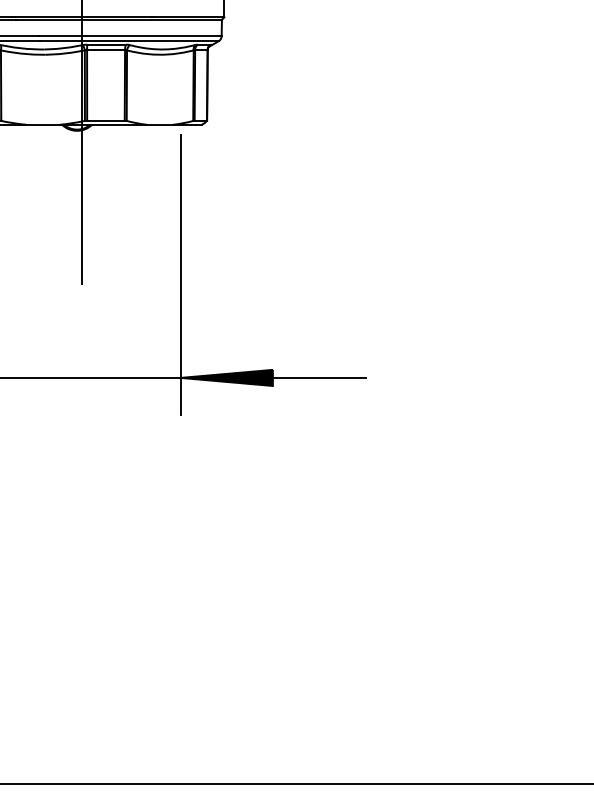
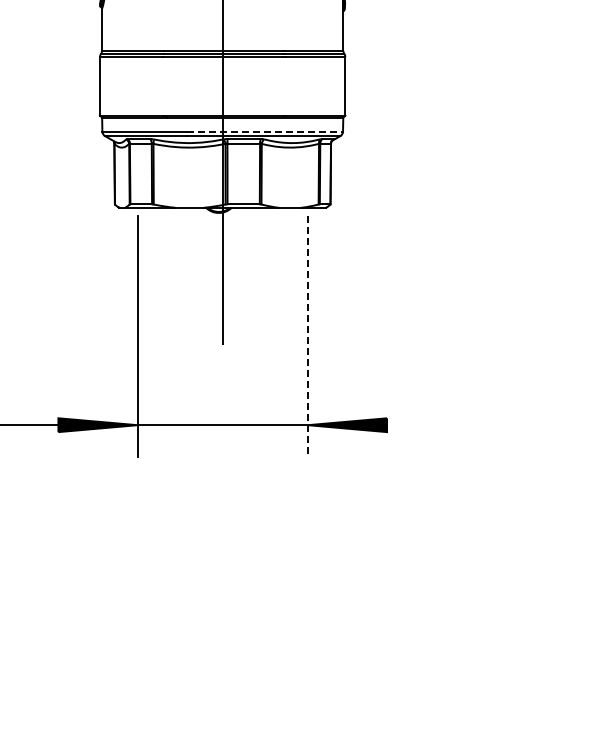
line: (131, 35) -> (265, 131), solid -> dashed
line: (180, 275) -> (307, 337), solid -> dashed
line: (318, 378) -> (426, 425), removed

